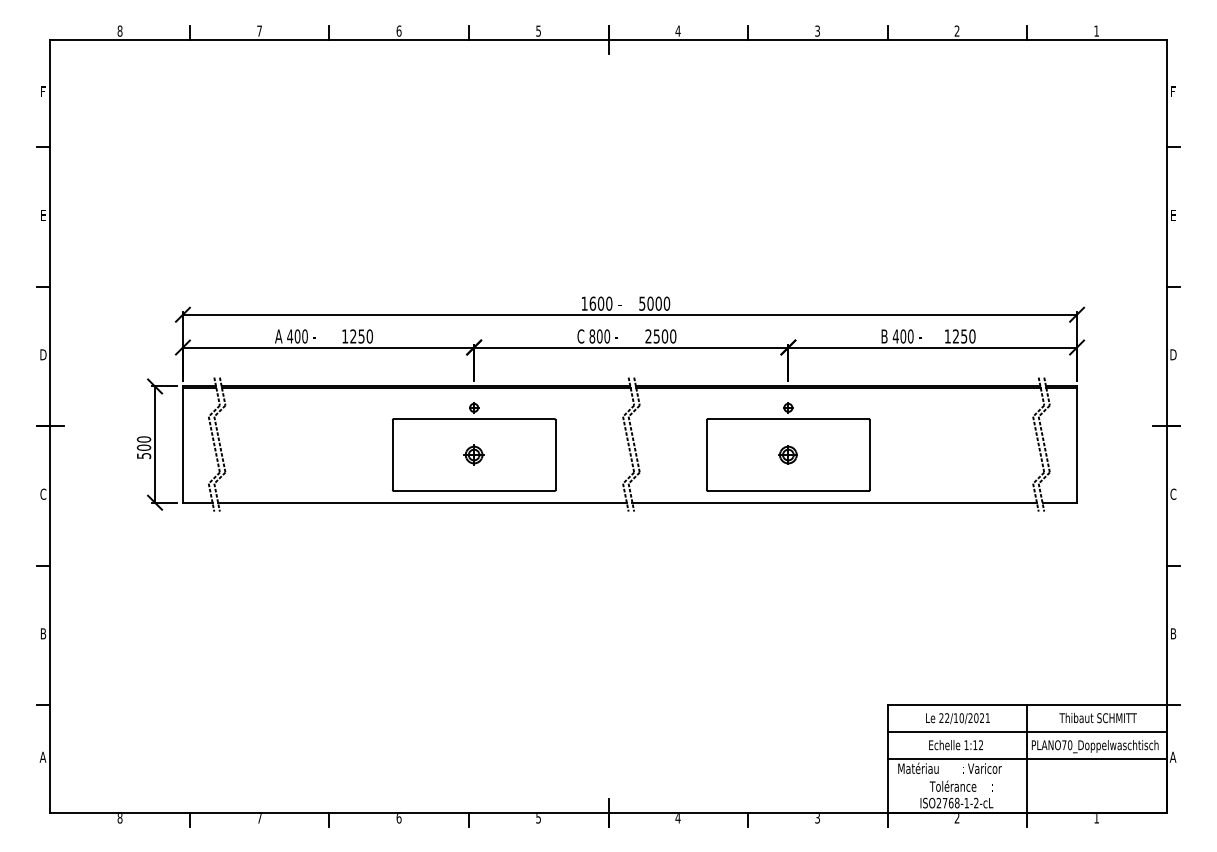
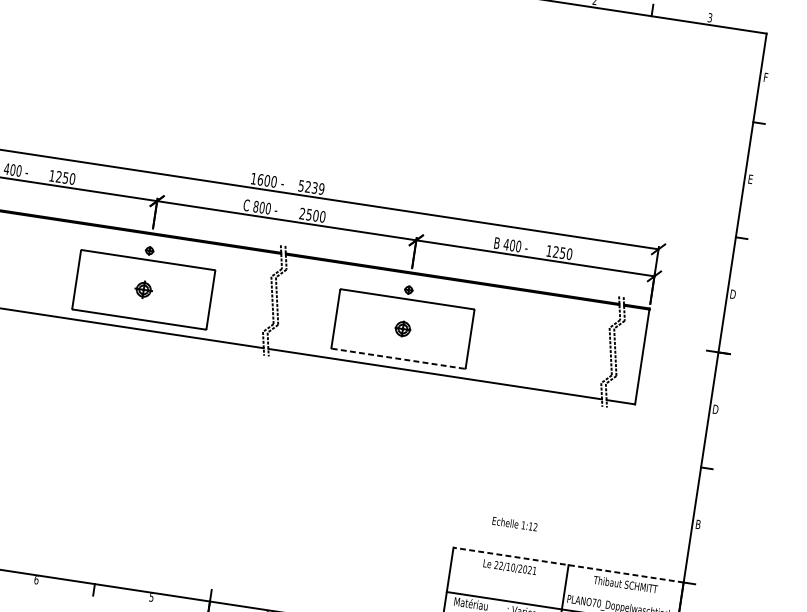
text: (1096, 30) -> (710, 17), 1 -> 3
text: (658, 303) -> (314, 187), 5000 -> 5239
line: (787, 491) -> (397, 358), solid -> dashed
text: (1173, 493) -> (715, 408), C -> D
line: (1027, 705) -> (568, 565), solid -> dashed
line: (1026, 732) -> (564, 587), removed
text: (955, 745) -> (514, 524), moved

